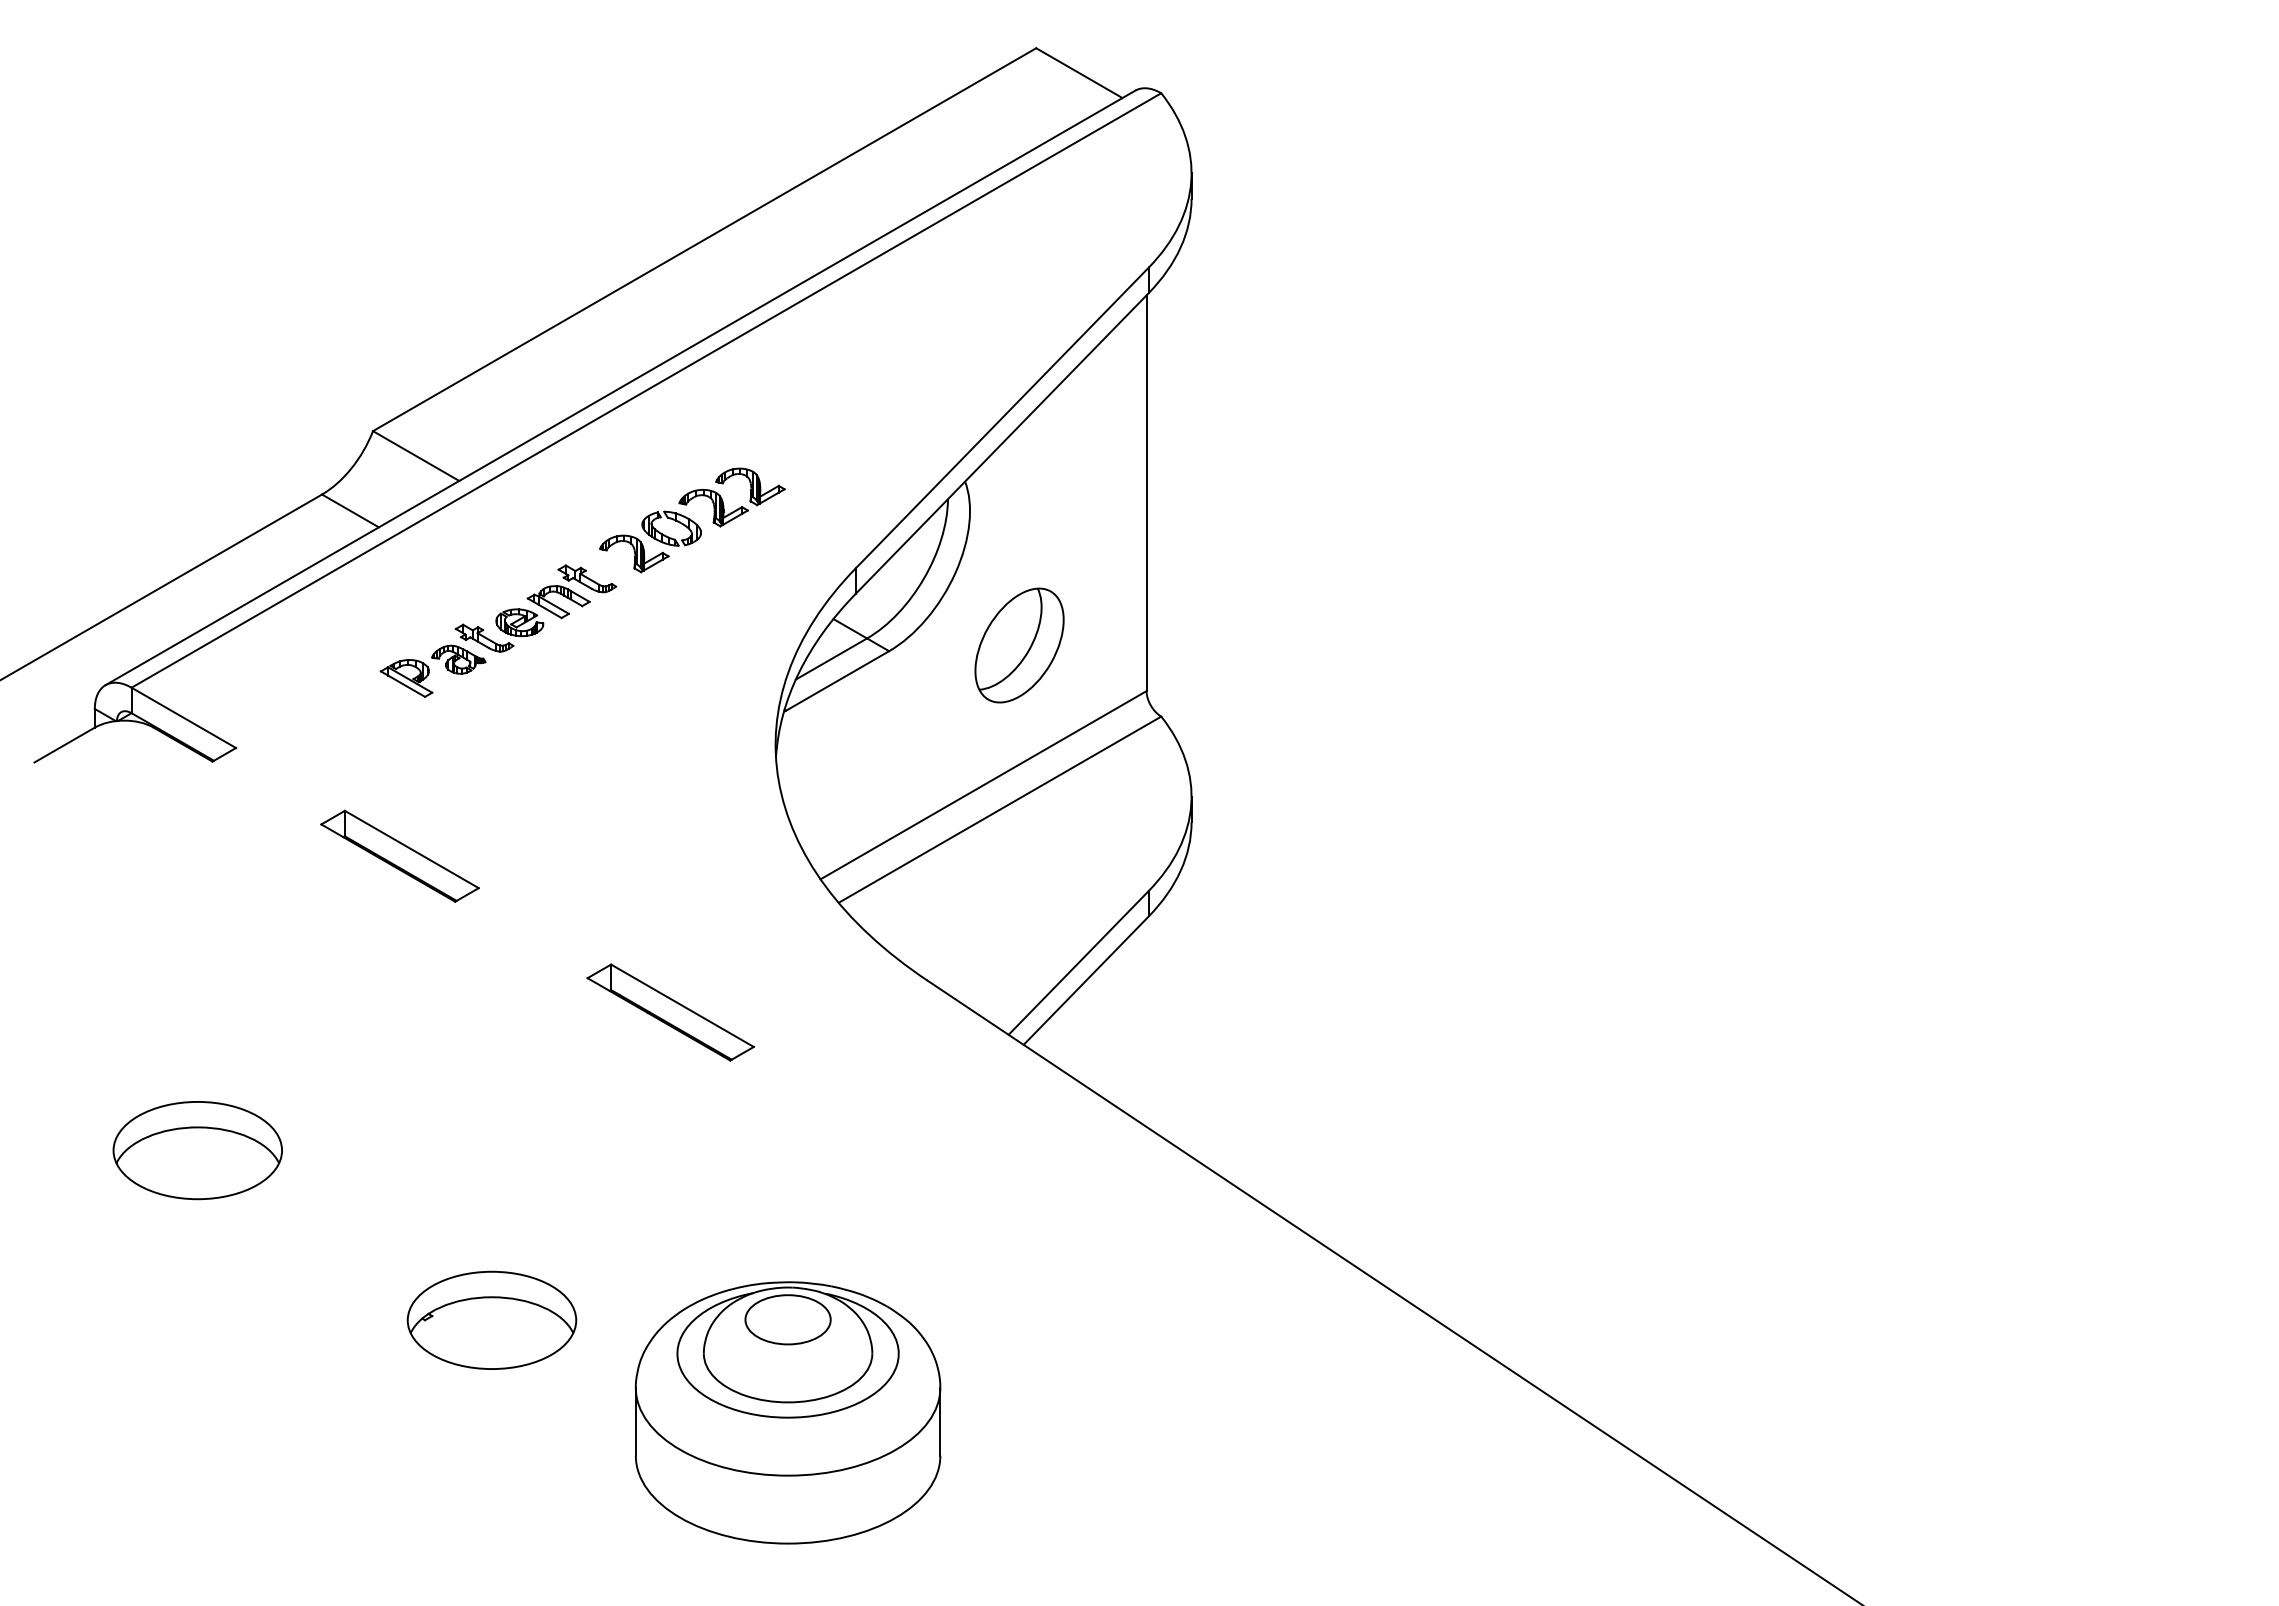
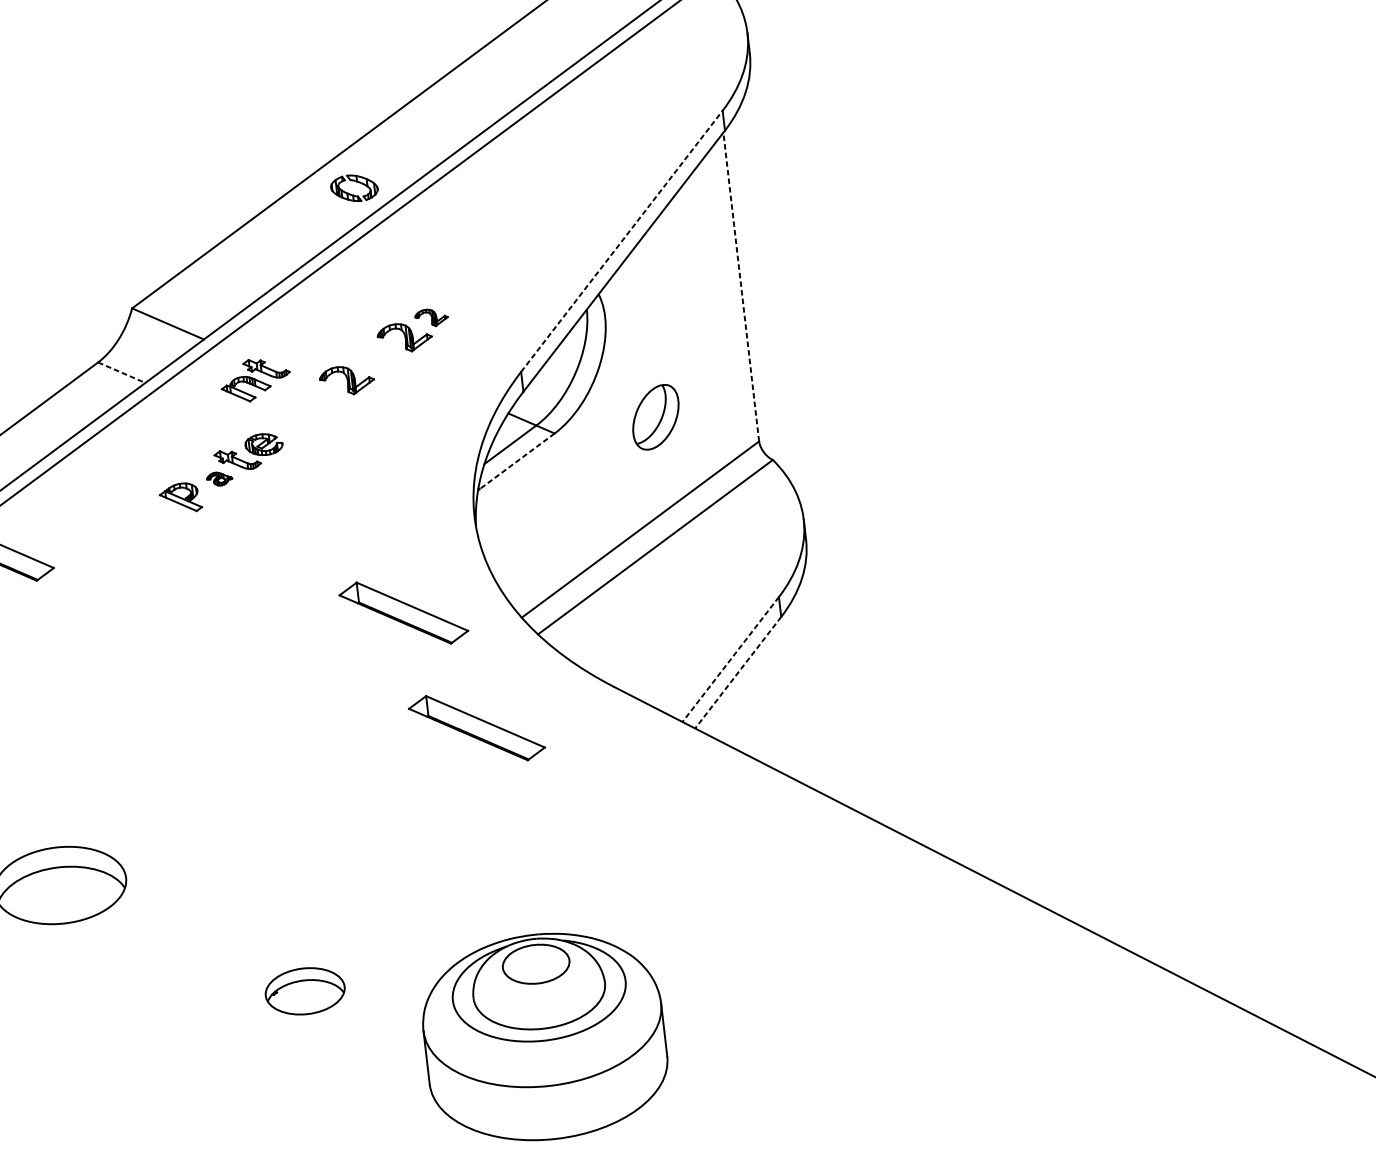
line: (1002, 417) -> (622, 240), solid -> dashed
part: (750, 486) -> (431, 317), size x0.6
line: (1146, 493) -> (741, 287), solid -> dashed
line: (350, 510) -> (121, 372), solid -> dashed
part: (675, 521) -> (356, 182), moved
part: (571, 591) -> (255, 379), moved
part: (1019, 645) -> (655, 417), size x0.7
part: (458, 659) -> (219, 478), size x0.6
line: (837, 681) -> (517, 461), solid -> dashed
part: (399, 855) -> (403, 612), moved
line: (1078, 963) -> (730, 660), solid -> dashed
line: (1086, 980) -> (738, 672), solid -> dashed
part: (670, 1012) -> (476, 728), moved
part: (491, 1319) -> (304, 990), size x0.6

